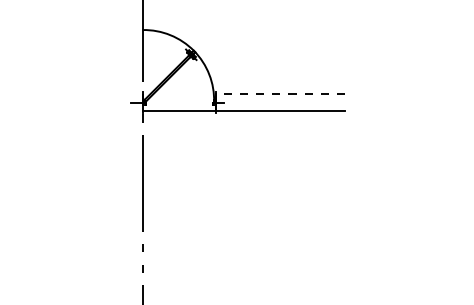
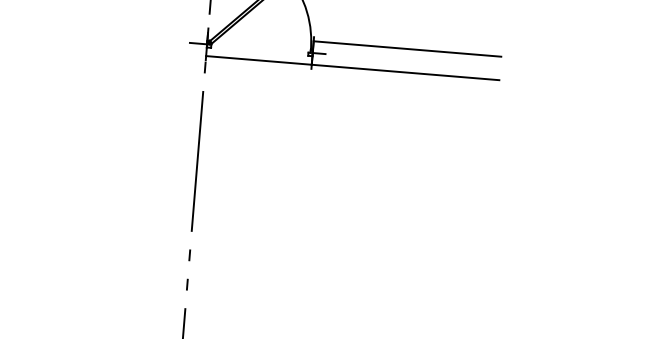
line: (280, 94) -> (407, 49), dashed -> solid

